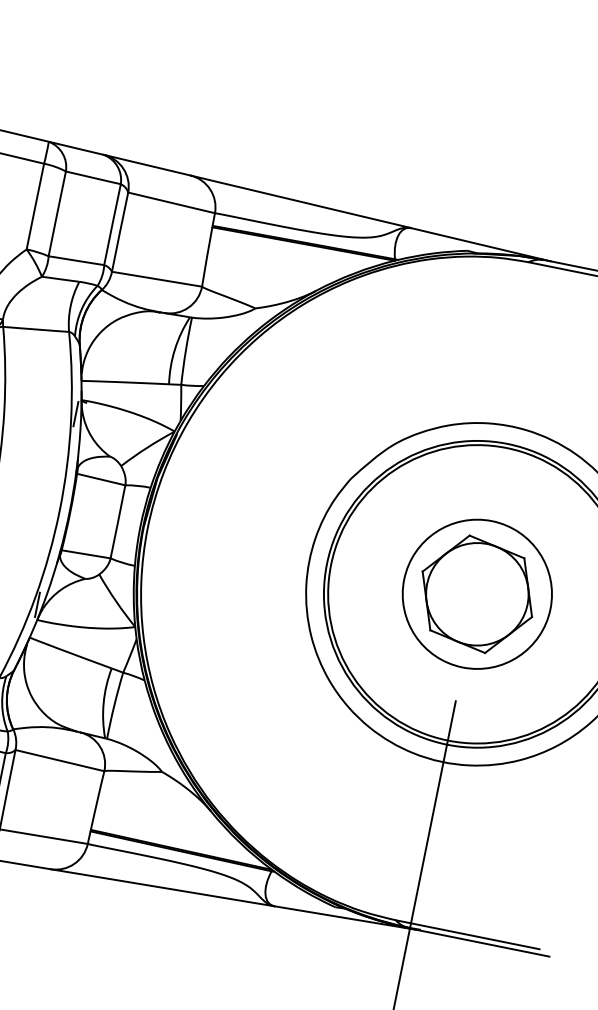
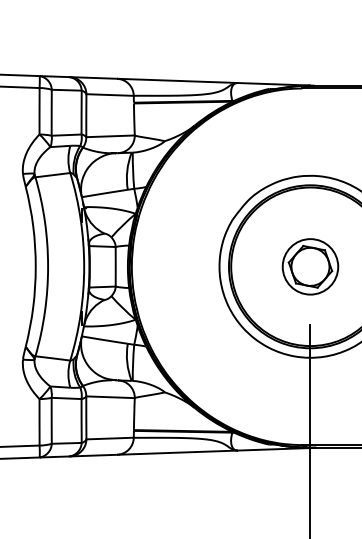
part: (477, 593) -> (310, 266), size x0.7

